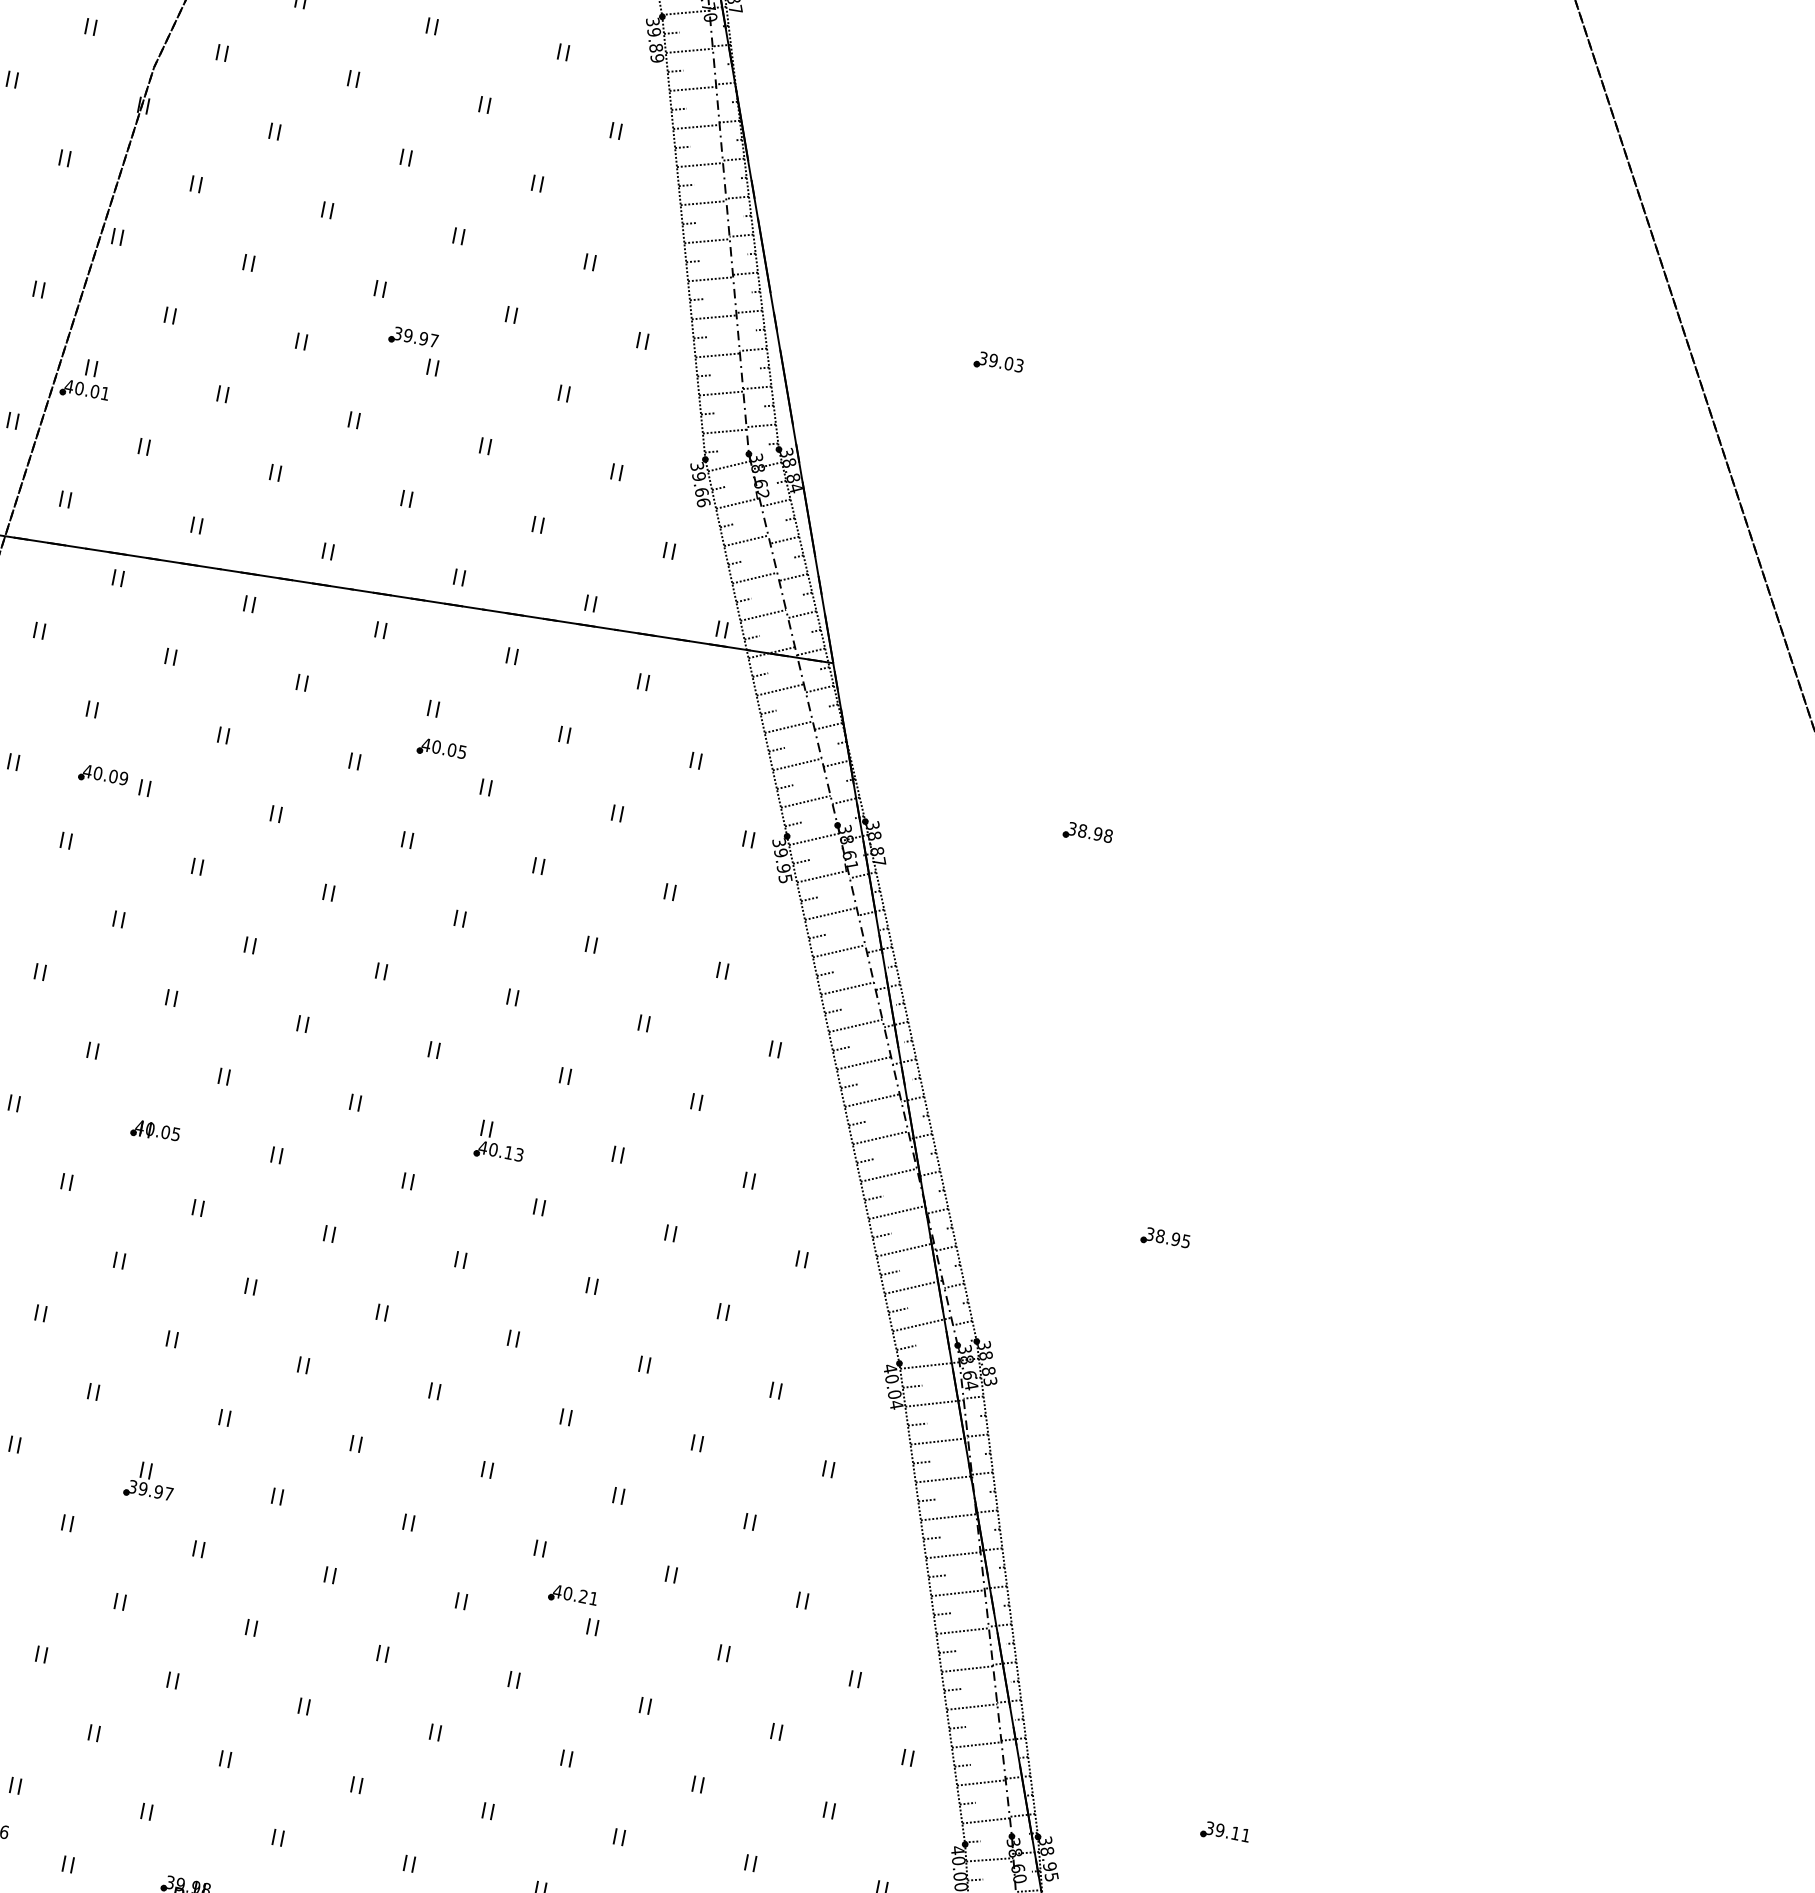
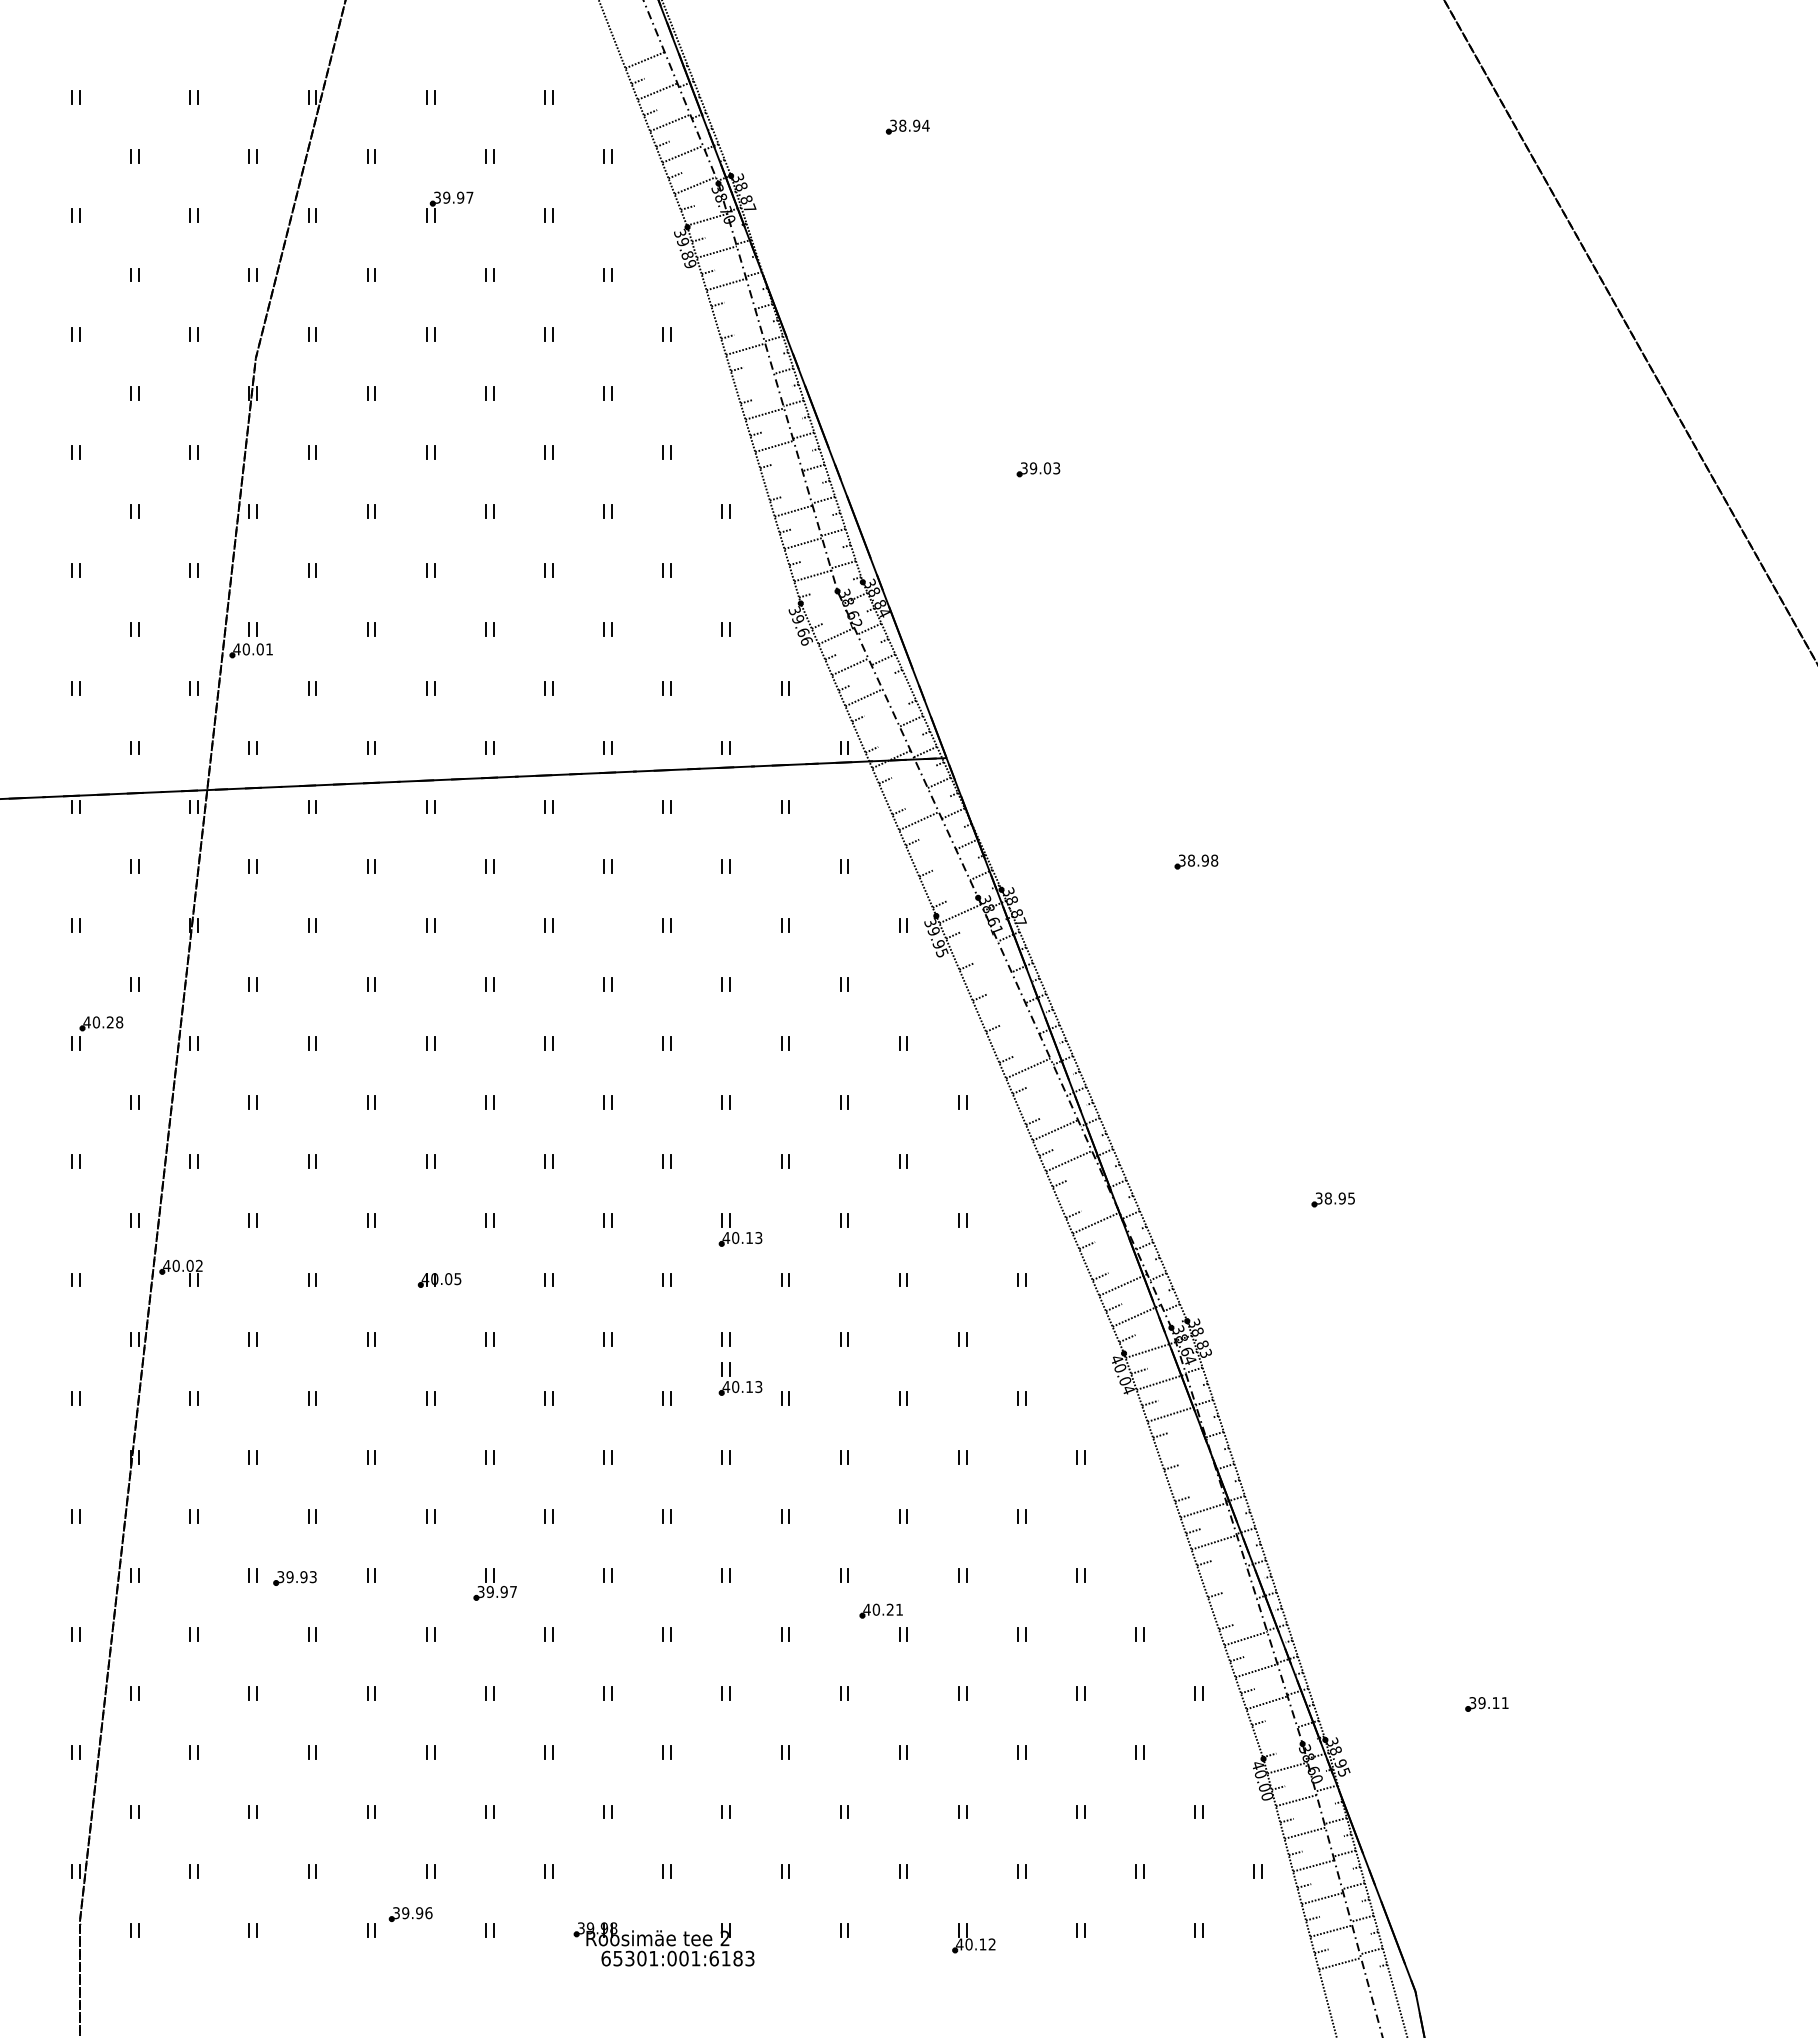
line: (695, 126) -> (735, 316), removed
line: (702, 202) -> (754, 381), removed
line: (713, 316) -> (783, 478), removed
part: (412, 338) -> (526, 548), removed
line: (729, 466) -> (822, 605), removed
line: (793, 577) -> (897, 690), removed
line: (763, 615) -> (877, 728), removed
line: (779, 689) -> (904, 790), removed
part: (441, 748) -> (621, 899), removed
line: (797, 763) -> (932, 851), removed
part: (103, 775) -> (333, 980), removed
line: (805, 801) -> (946, 882), removed
line: (822, 876) -> (973, 944), removed
line: (830, 913) -> (987, 975), removed
line: (838, 950) -> (1000, 1006), removed
line: (847, 988) -> (1014, 1037), removed
line: (863, 1063) -> (1041, 1099), removed
line: (888, 1174) -> (1082, 1191), removed
line: (905, 1249) -> (1109, 1253), removed
part: (467, 1306) -> (740, 1378), added
line: (944, 1478) -> (1182, 1445), removed
line: (948, 1516) -> (1192, 1477), removed
line: (962, 1631) -> (1224, 1574), removed
line: (967, 1668) -> (1235, 1606), removed
line: (986, 1820) -> (1277, 1734), removed

